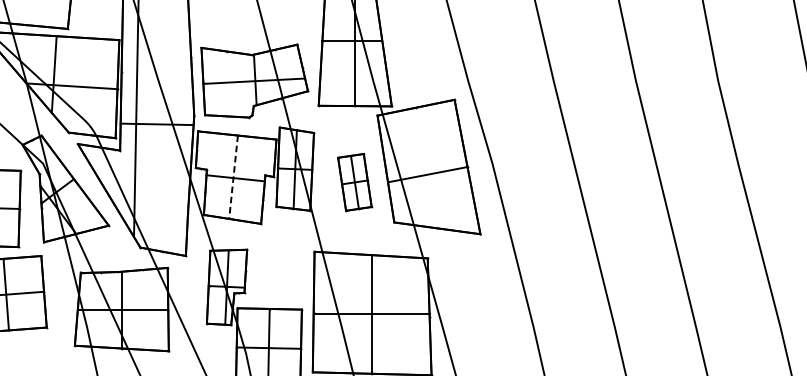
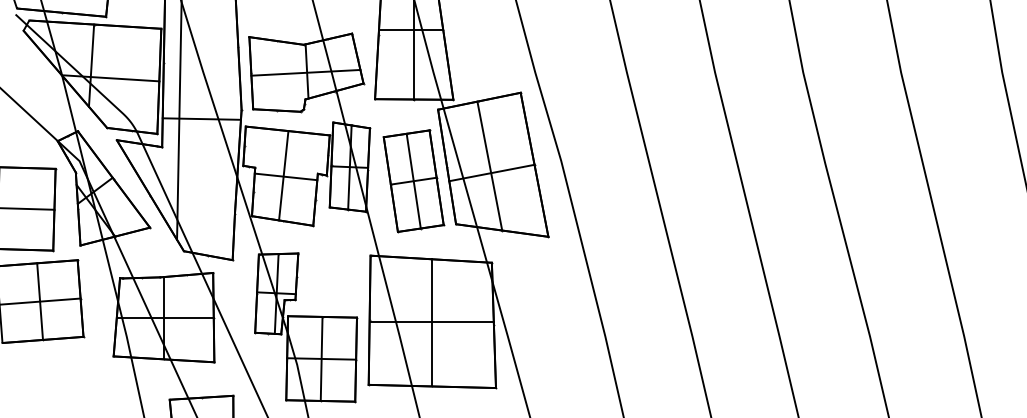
line: (425, 167) -> (489, 165), added
line: (233, 177) -> (283, 175), dashed -> solid
part: (354, 182) -> (413, 181), size x1.67

